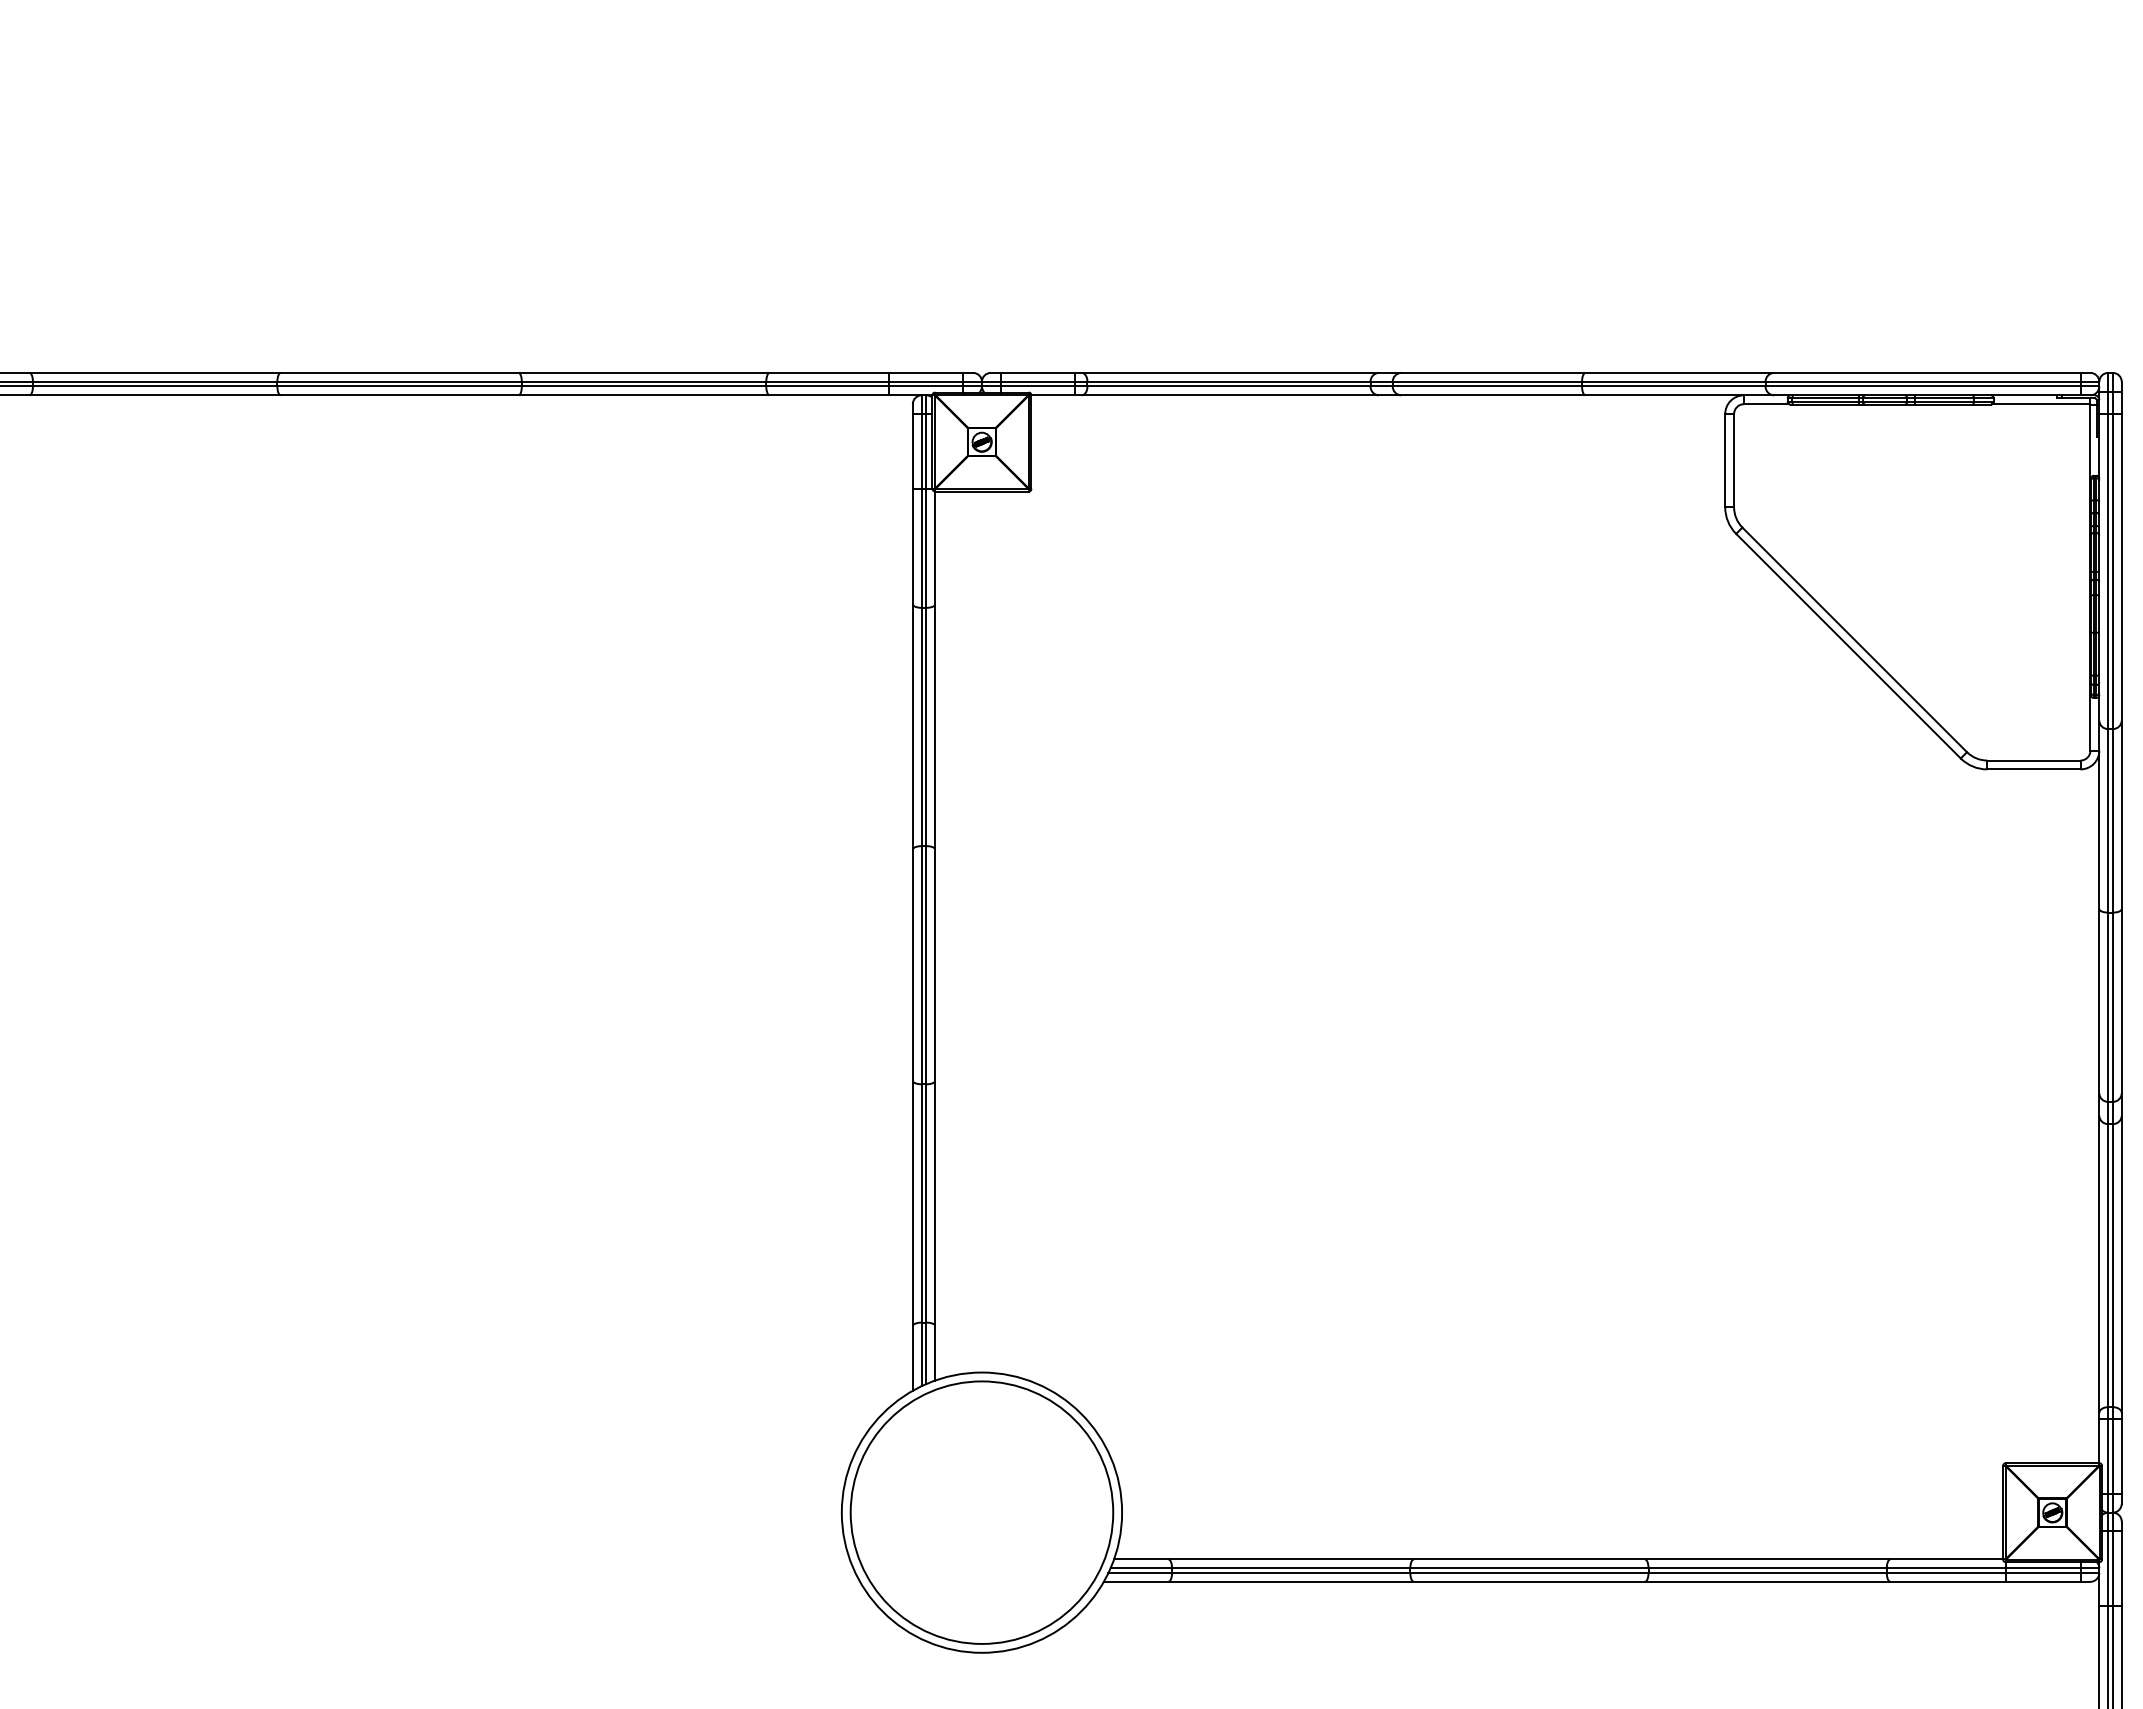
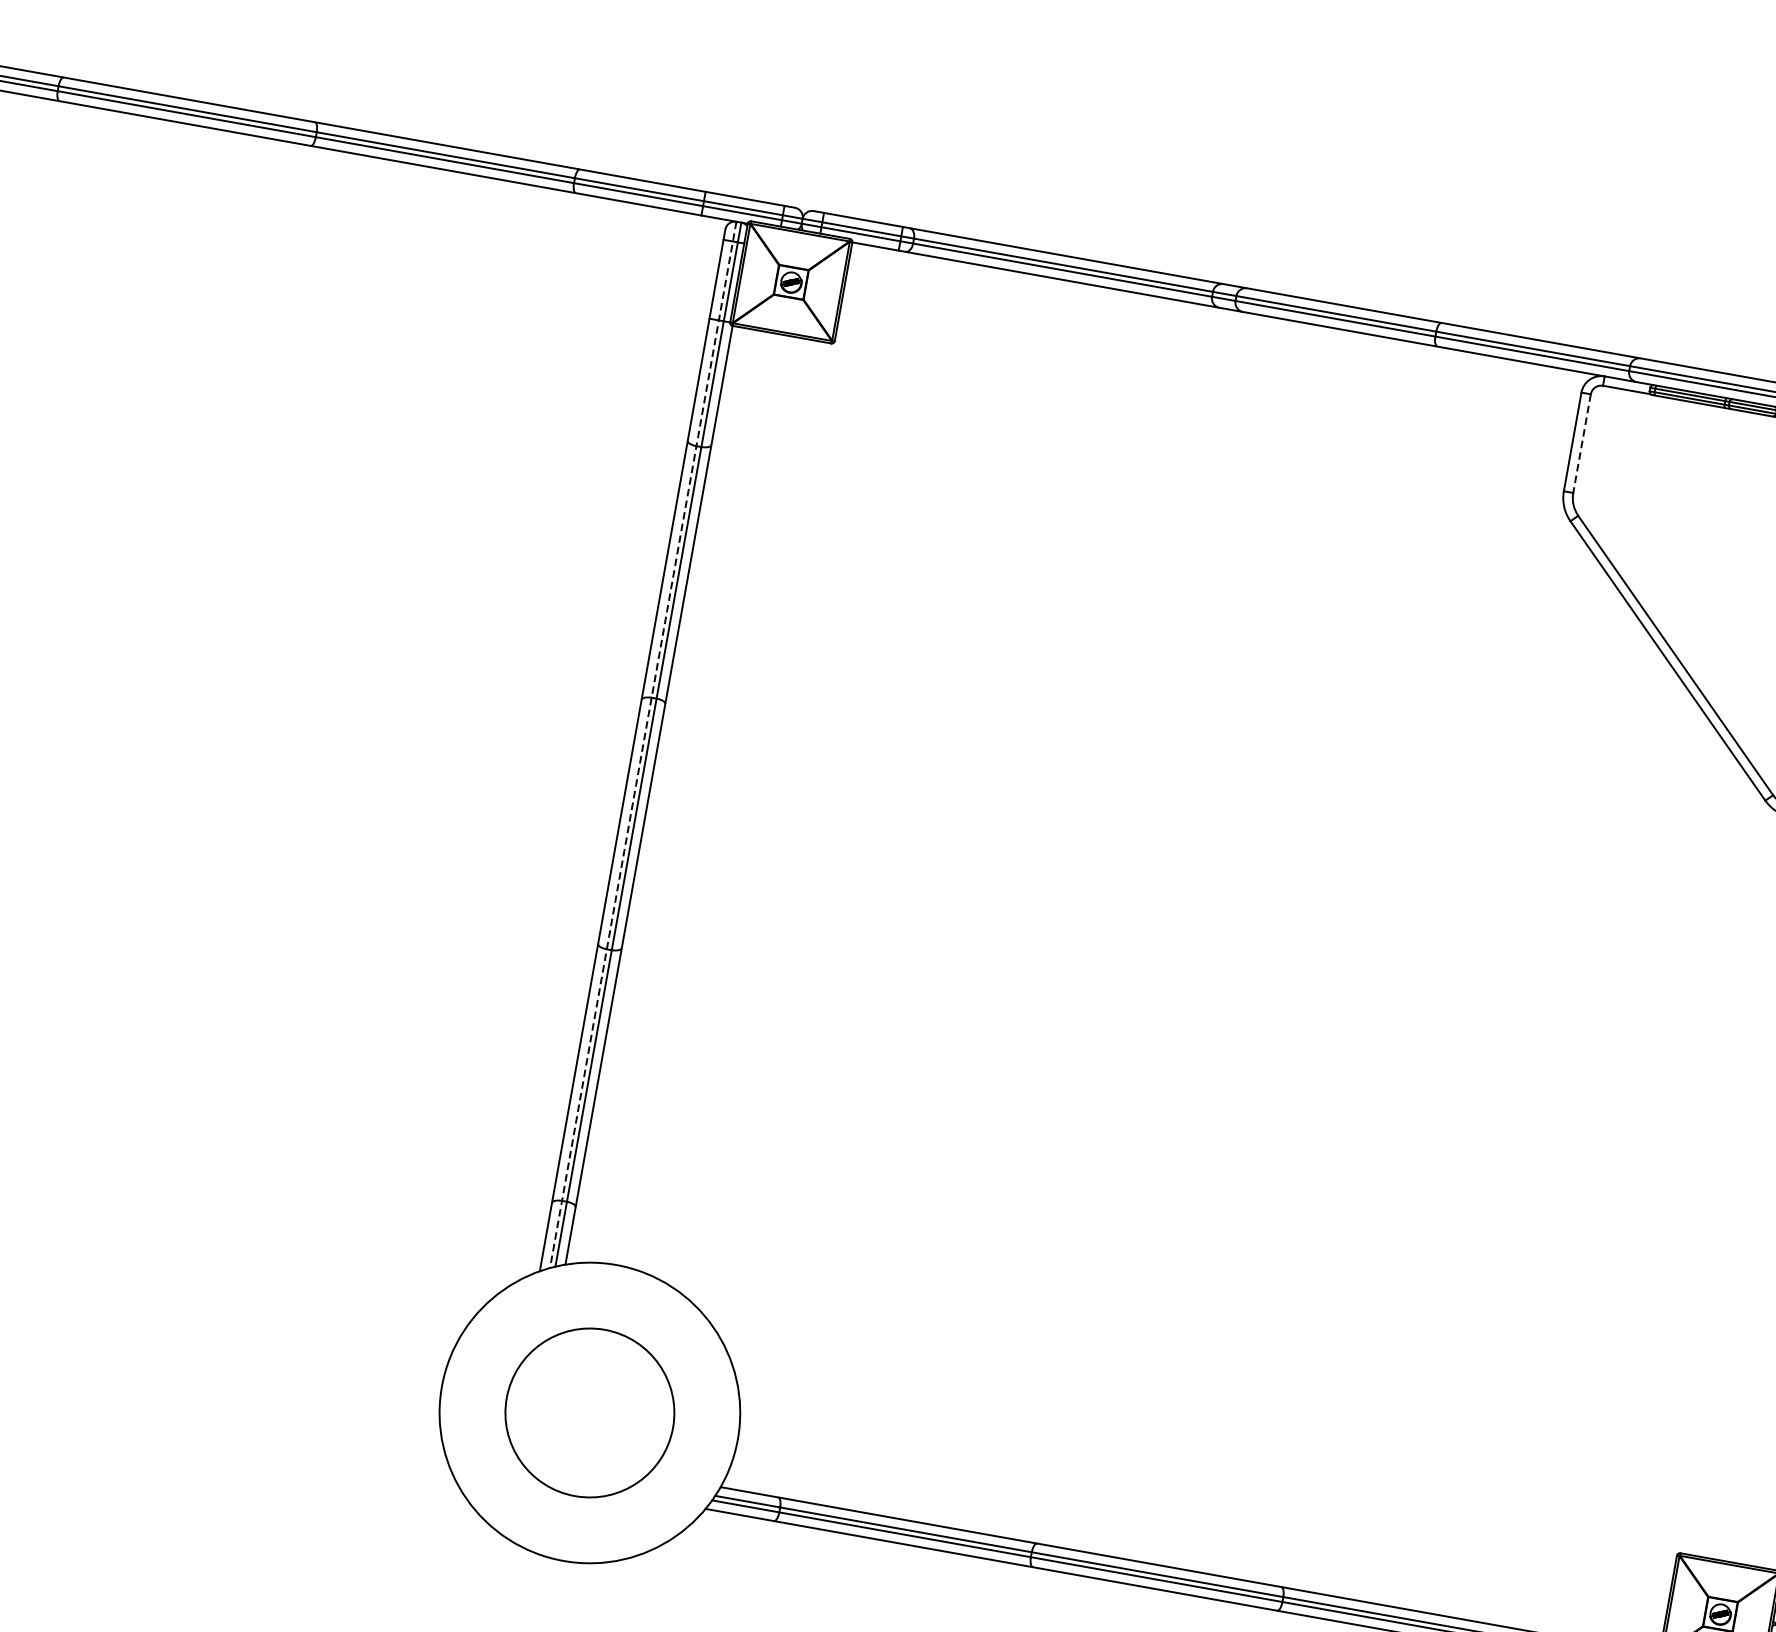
line: (1734, 460) -> (1582, 443), solid -> dashed
line: (921, 891) -> (642, 745), solid -> dashed
circle: (981, 1512) -> (589, 1412), size x0.6

